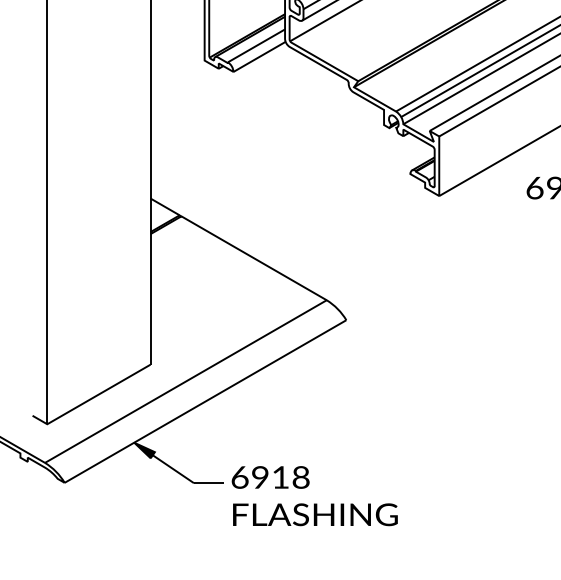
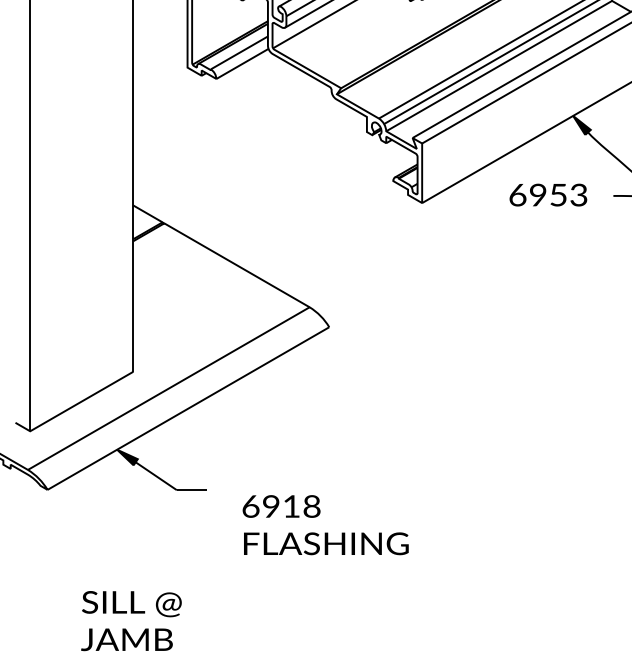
text: (314, 496) -> (325, 525), moved

